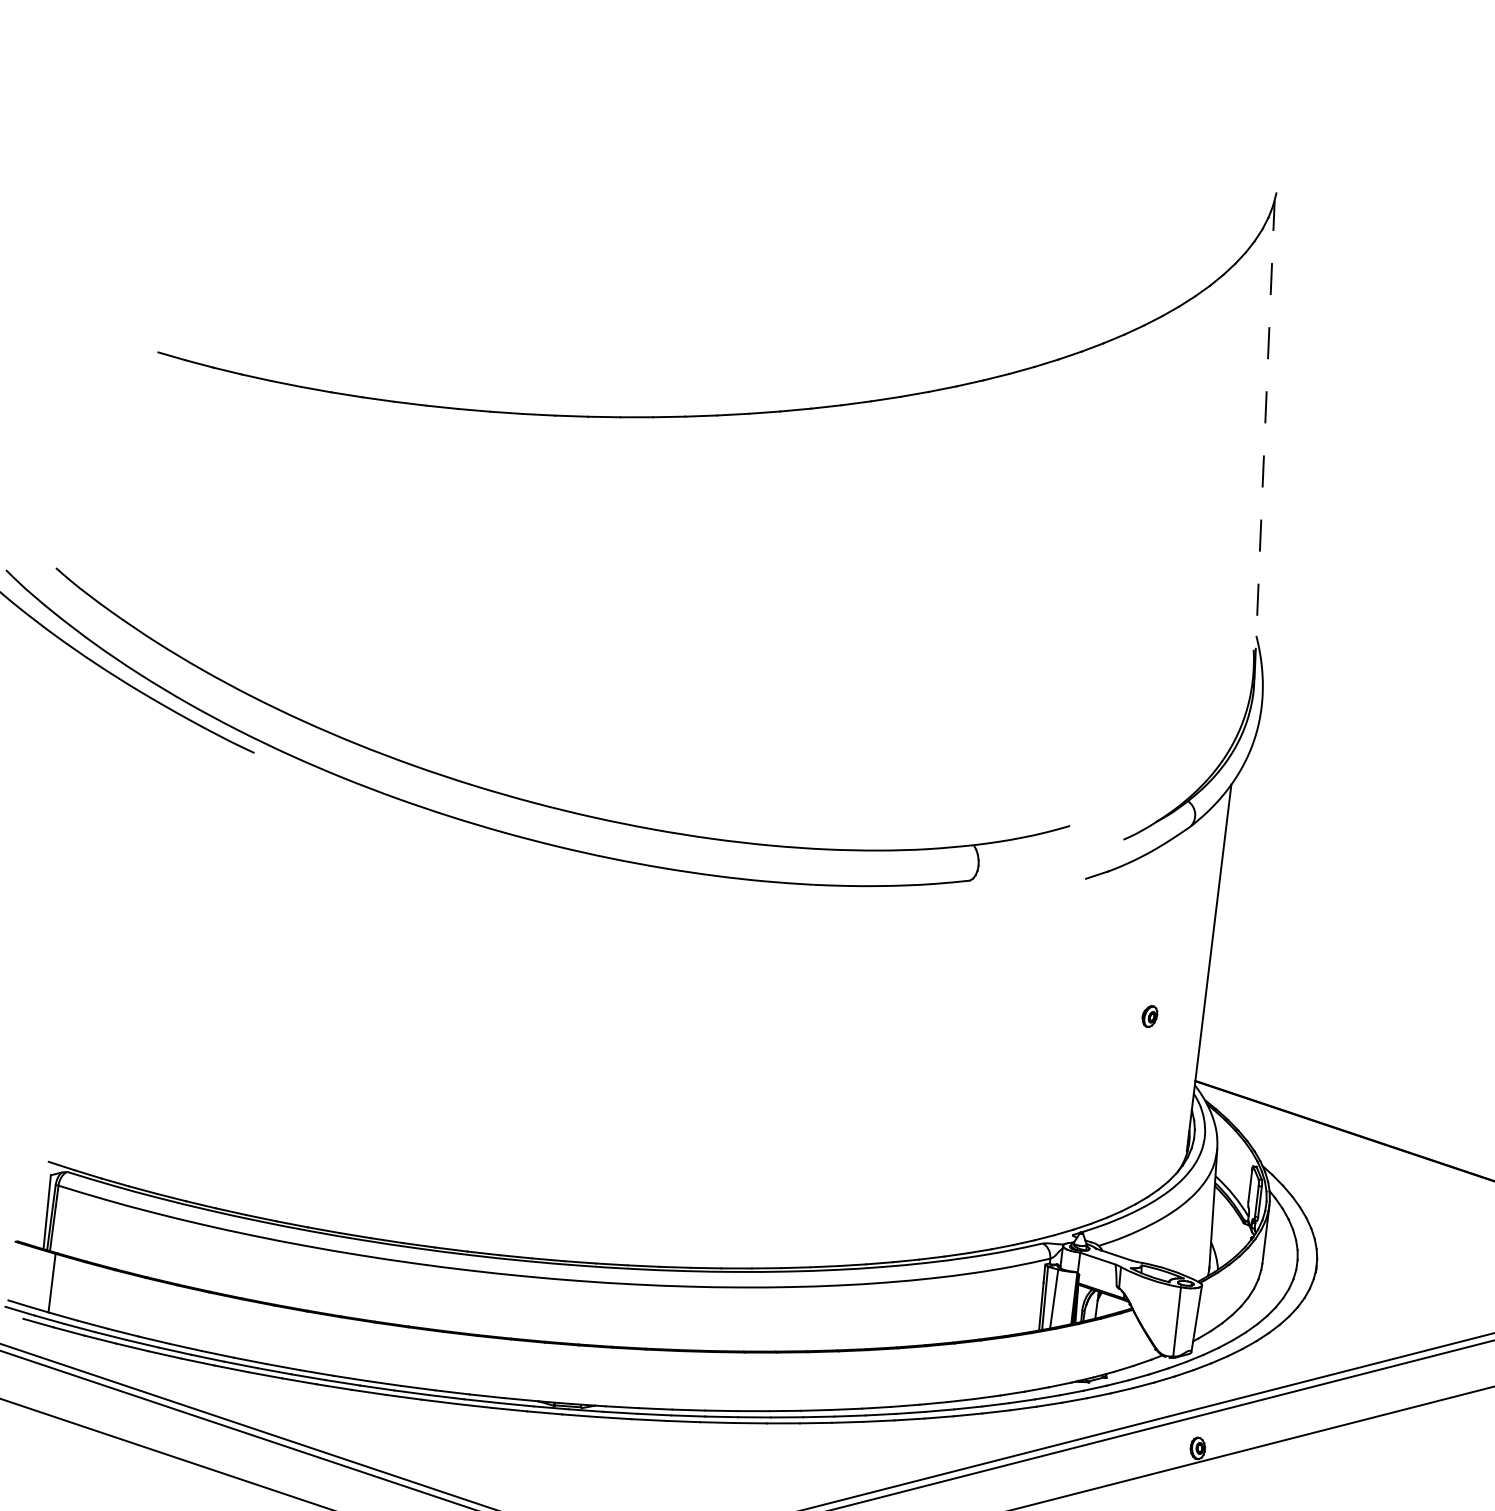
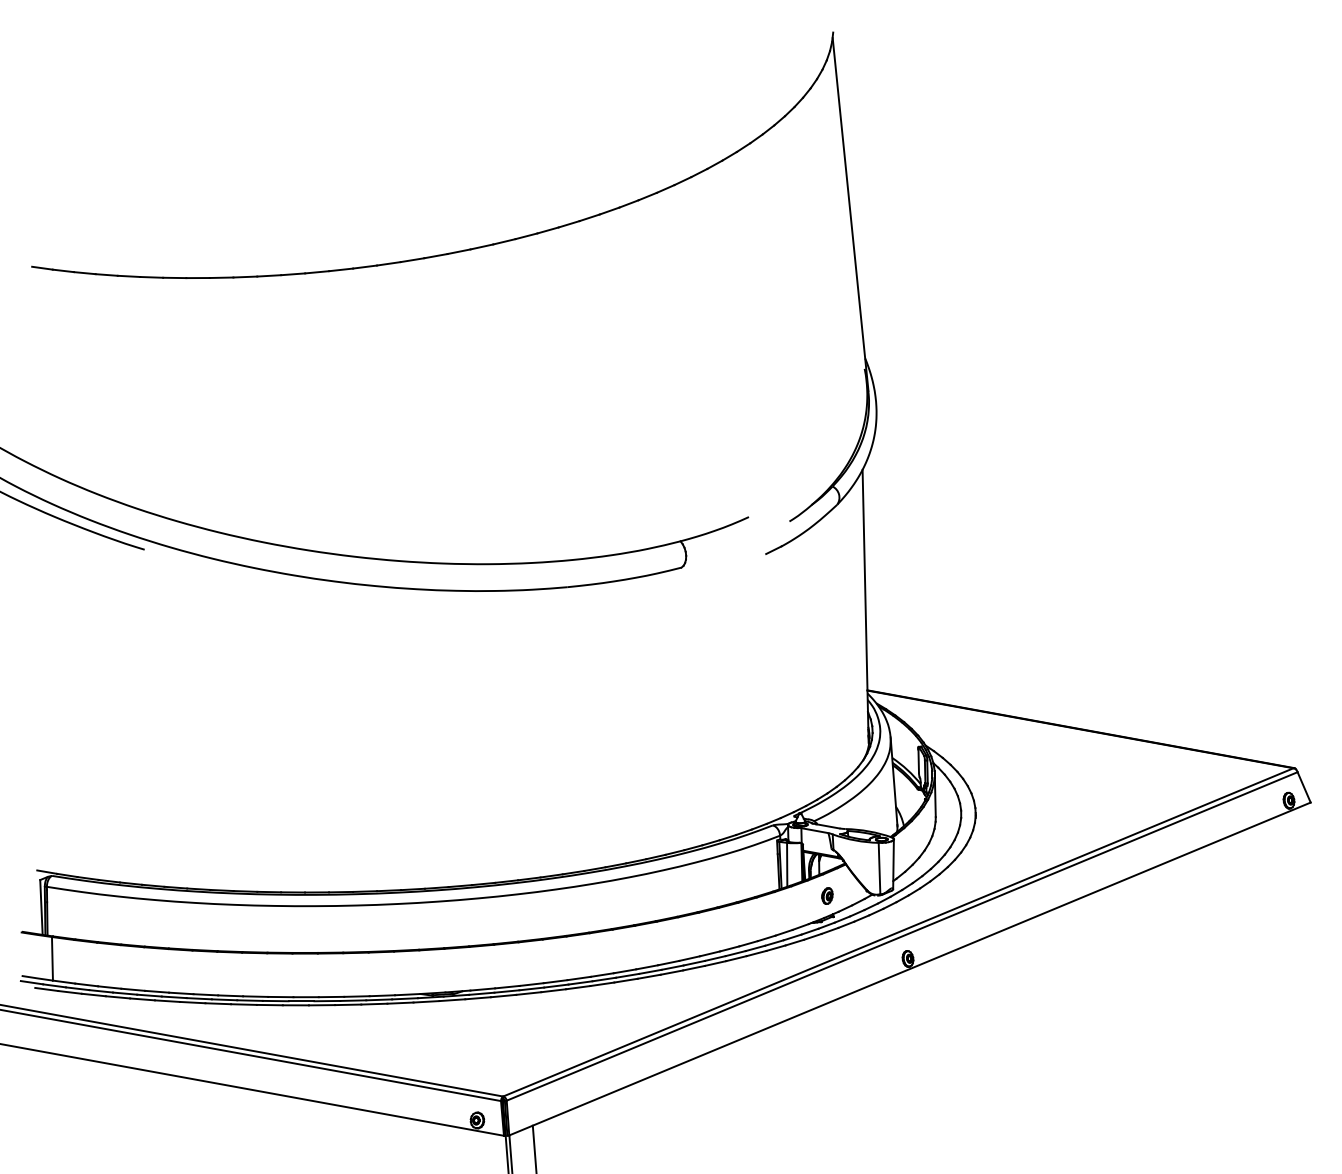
line: (1264, 440) -> (850, 214), dashed -> solid
part: (1150, 1015) -> (827, 895), moved

